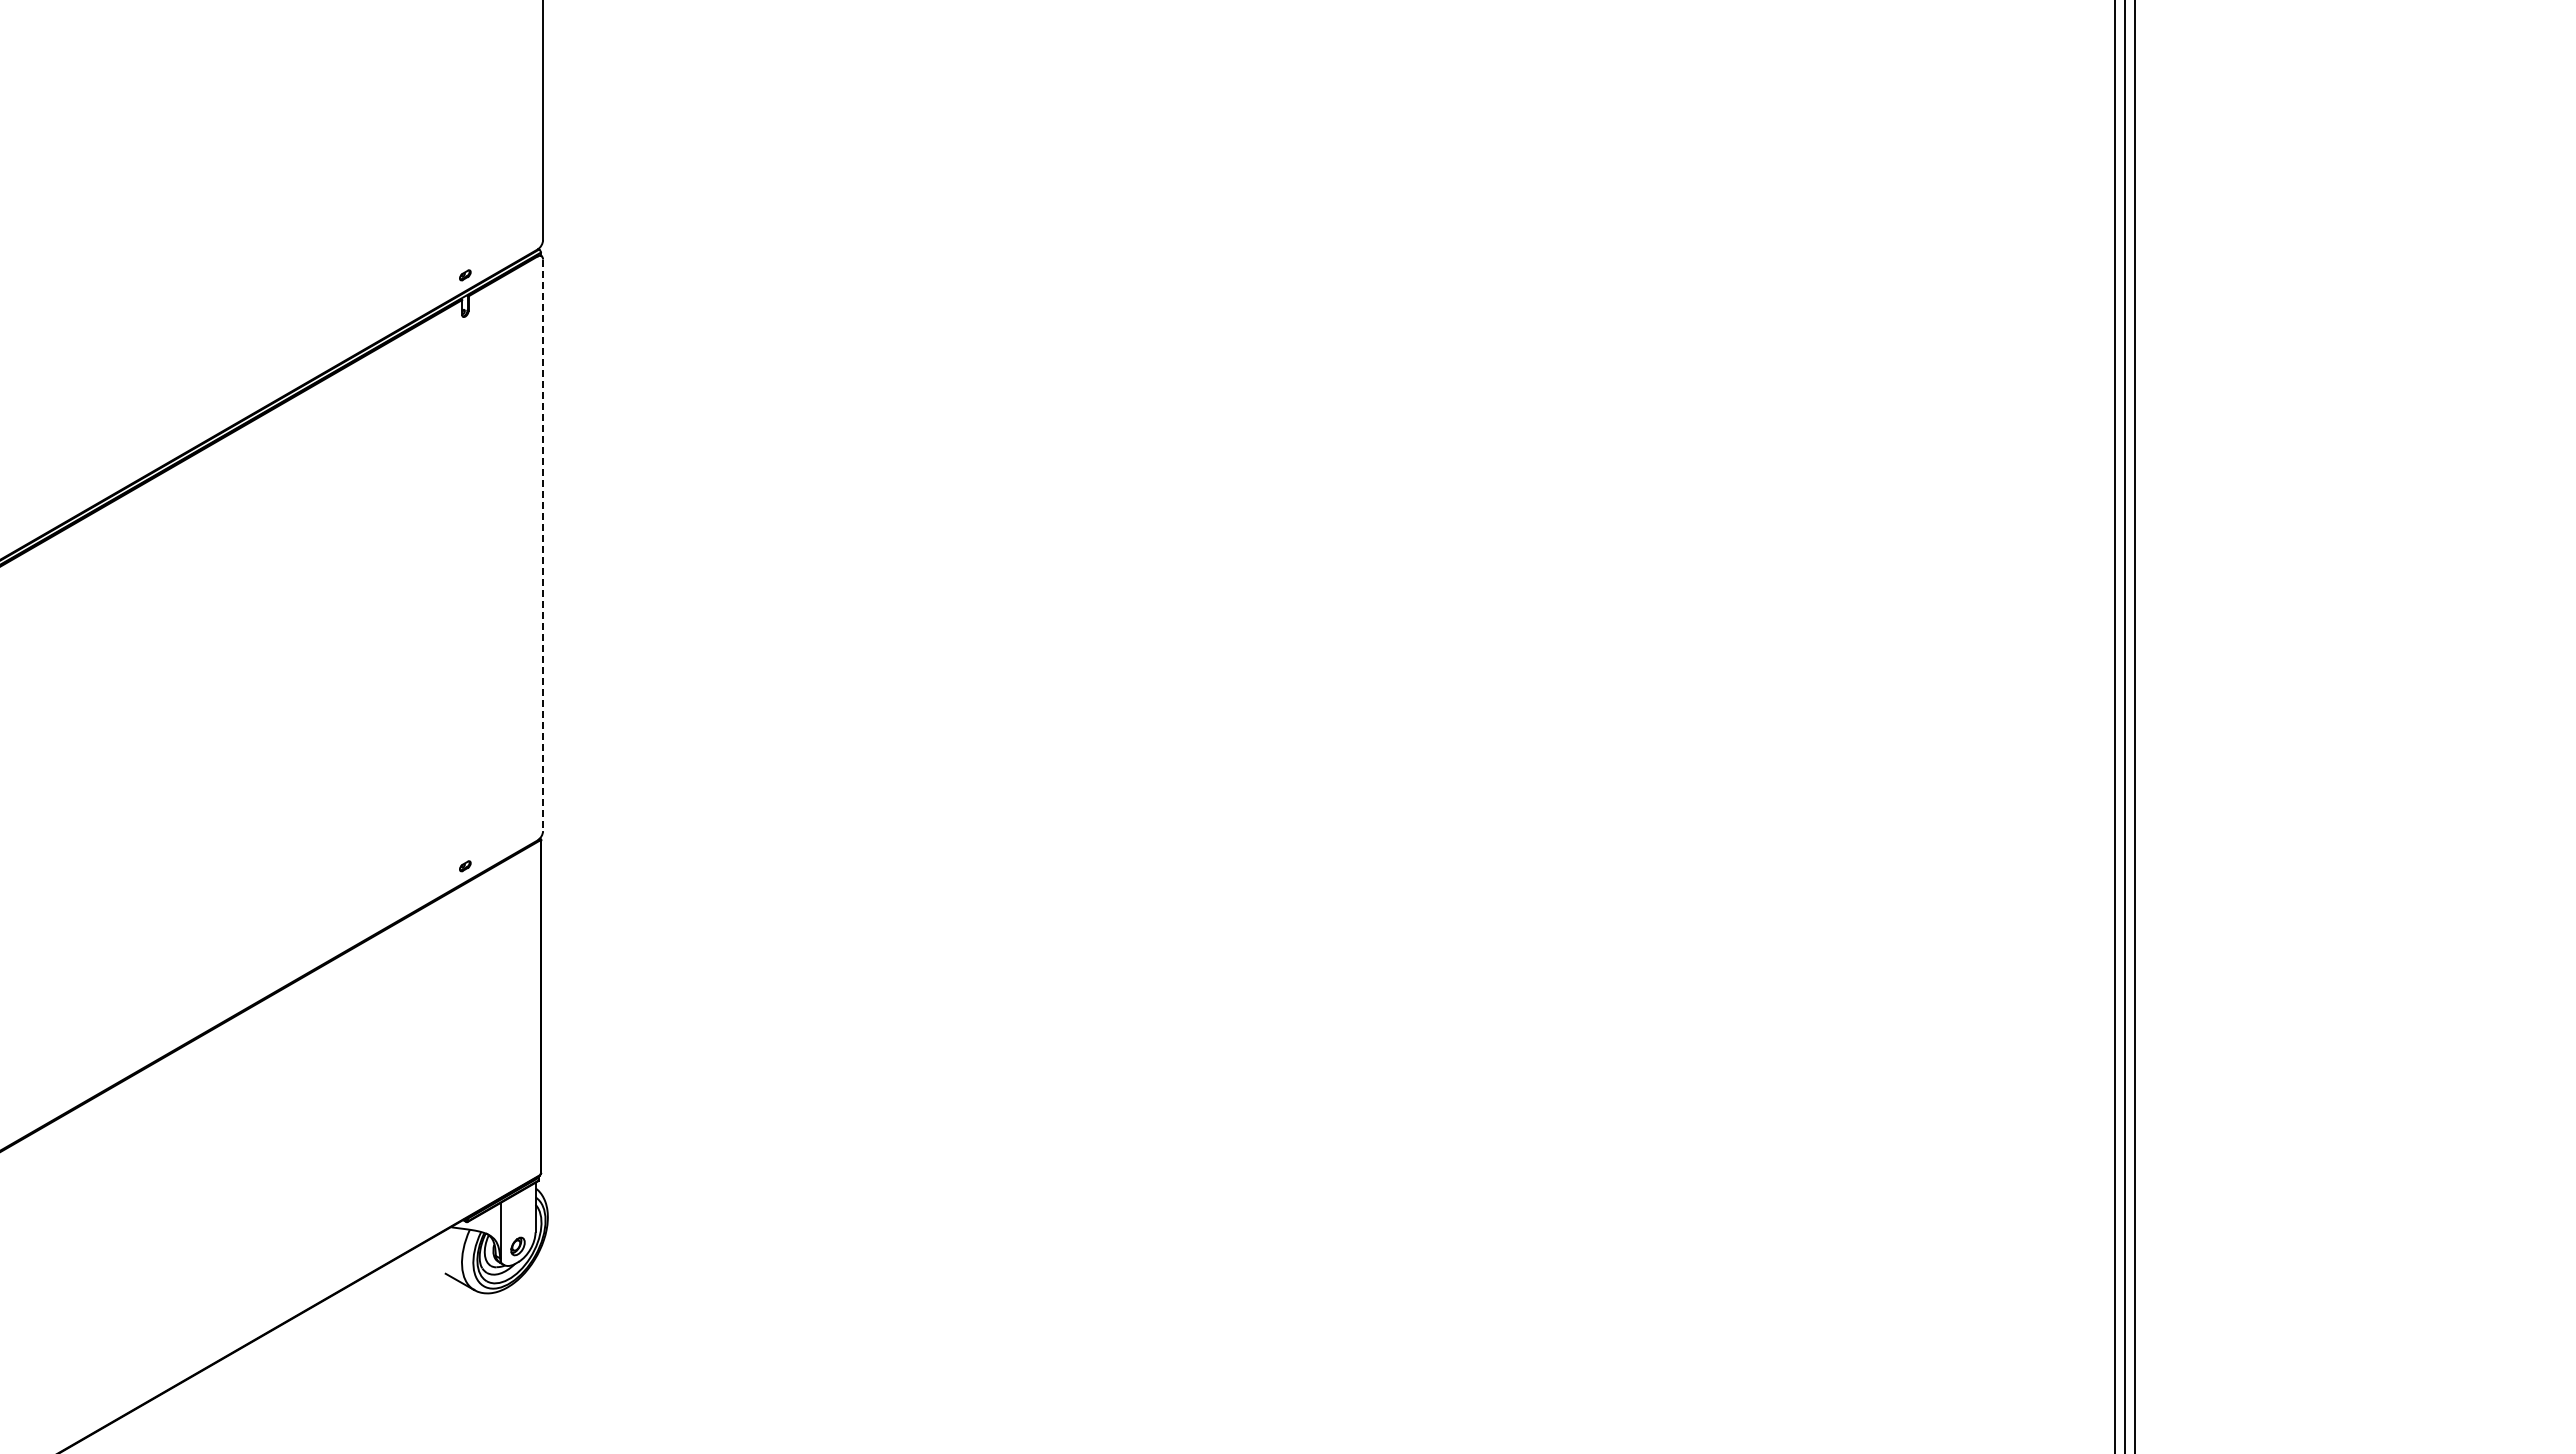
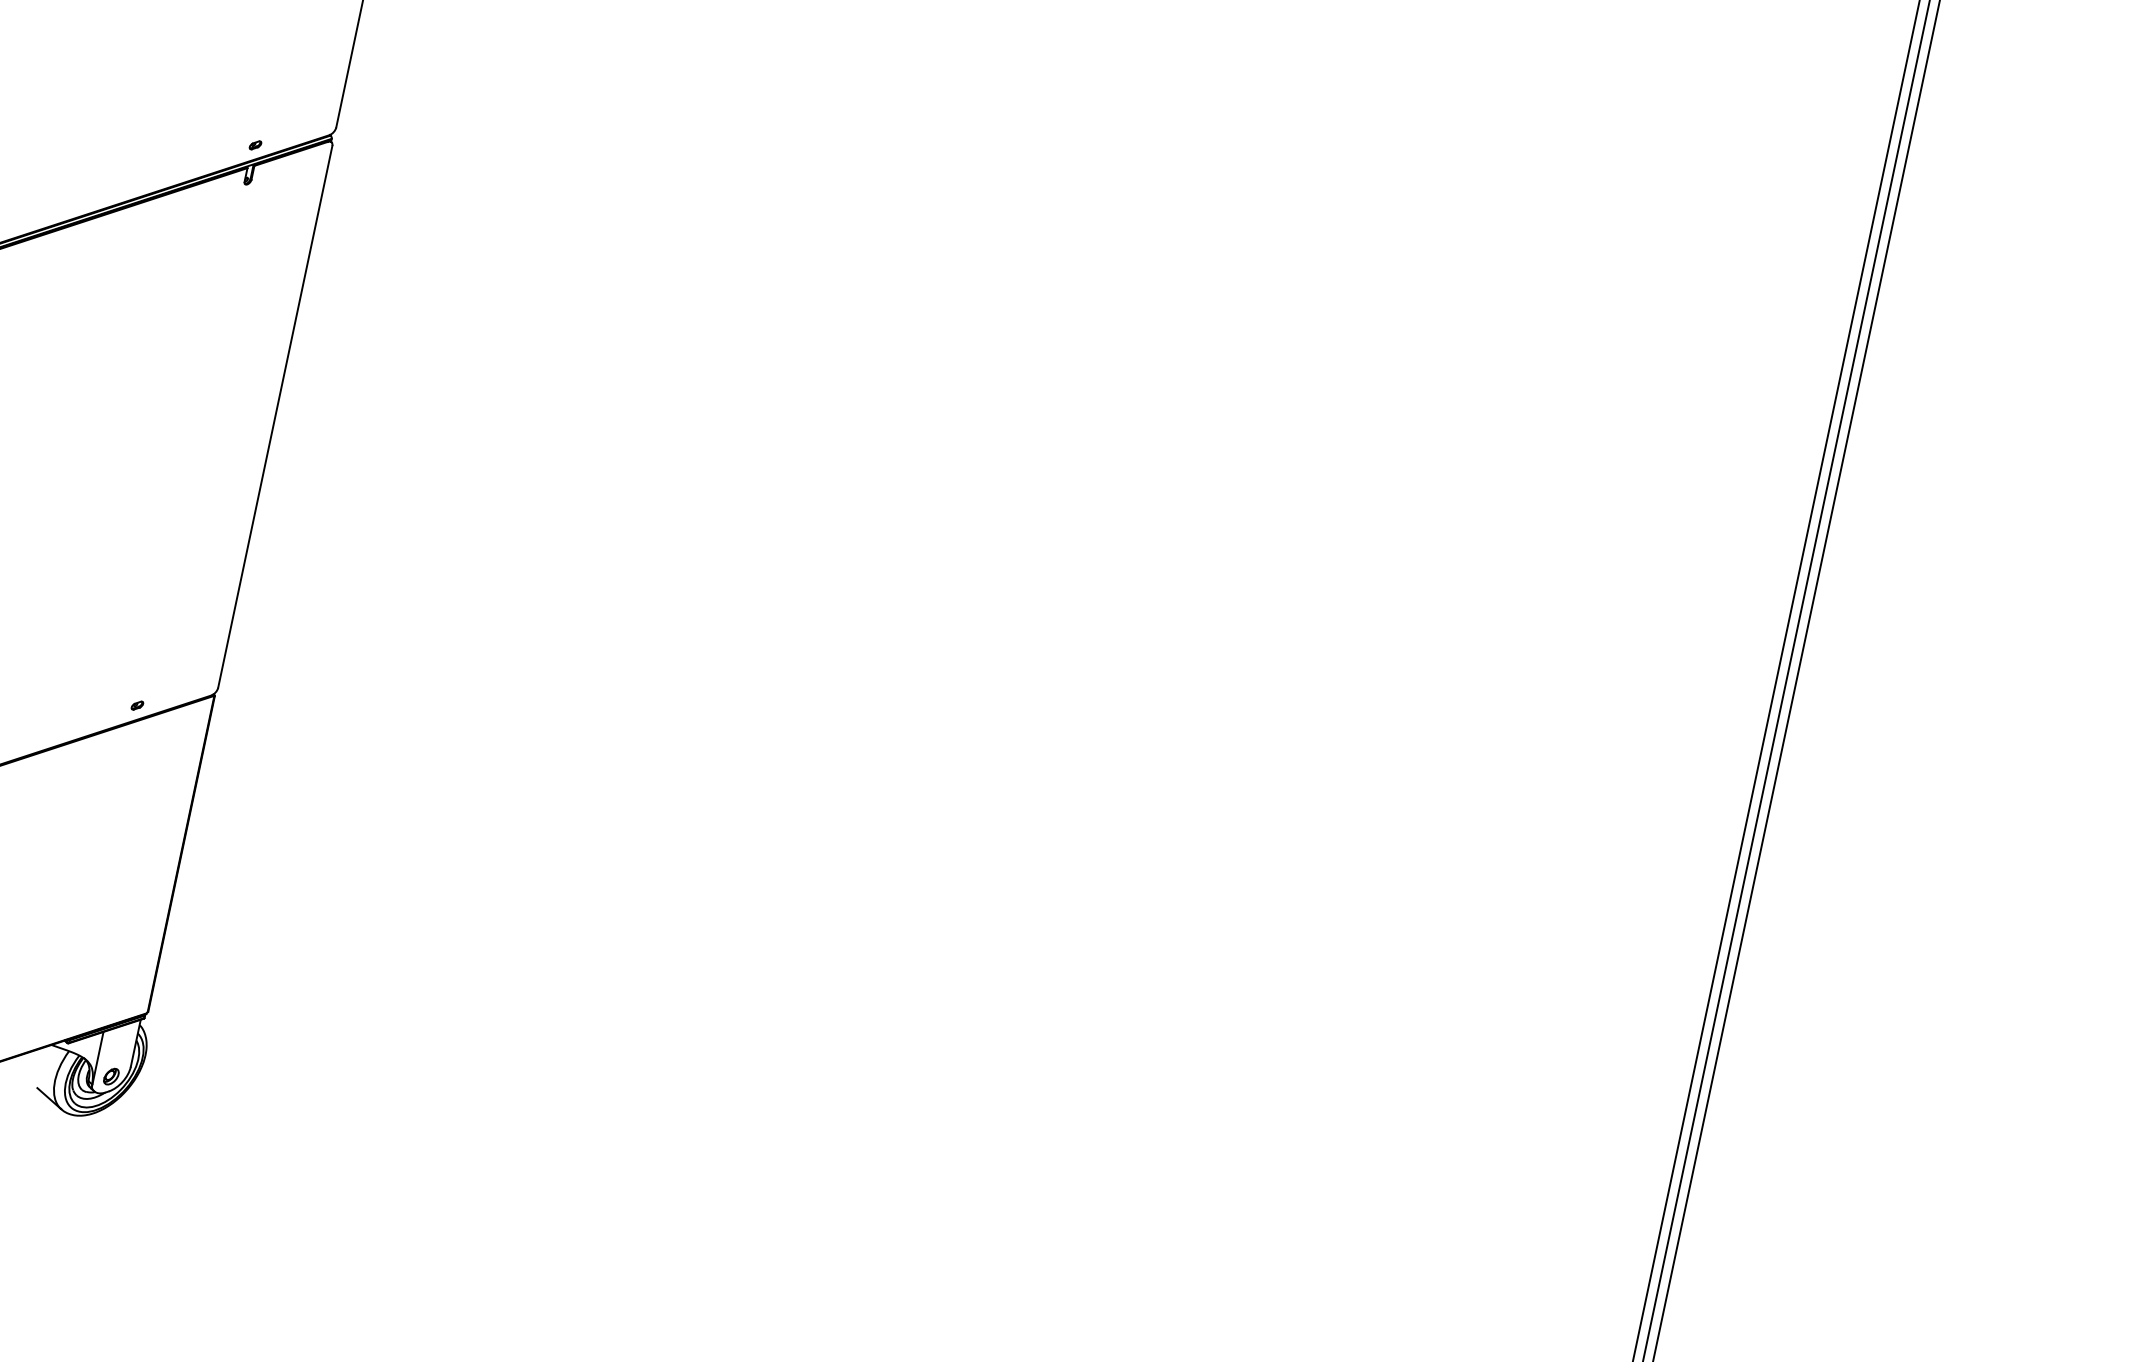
line: (543, 545) -> (275, 417), dashed -> solid

